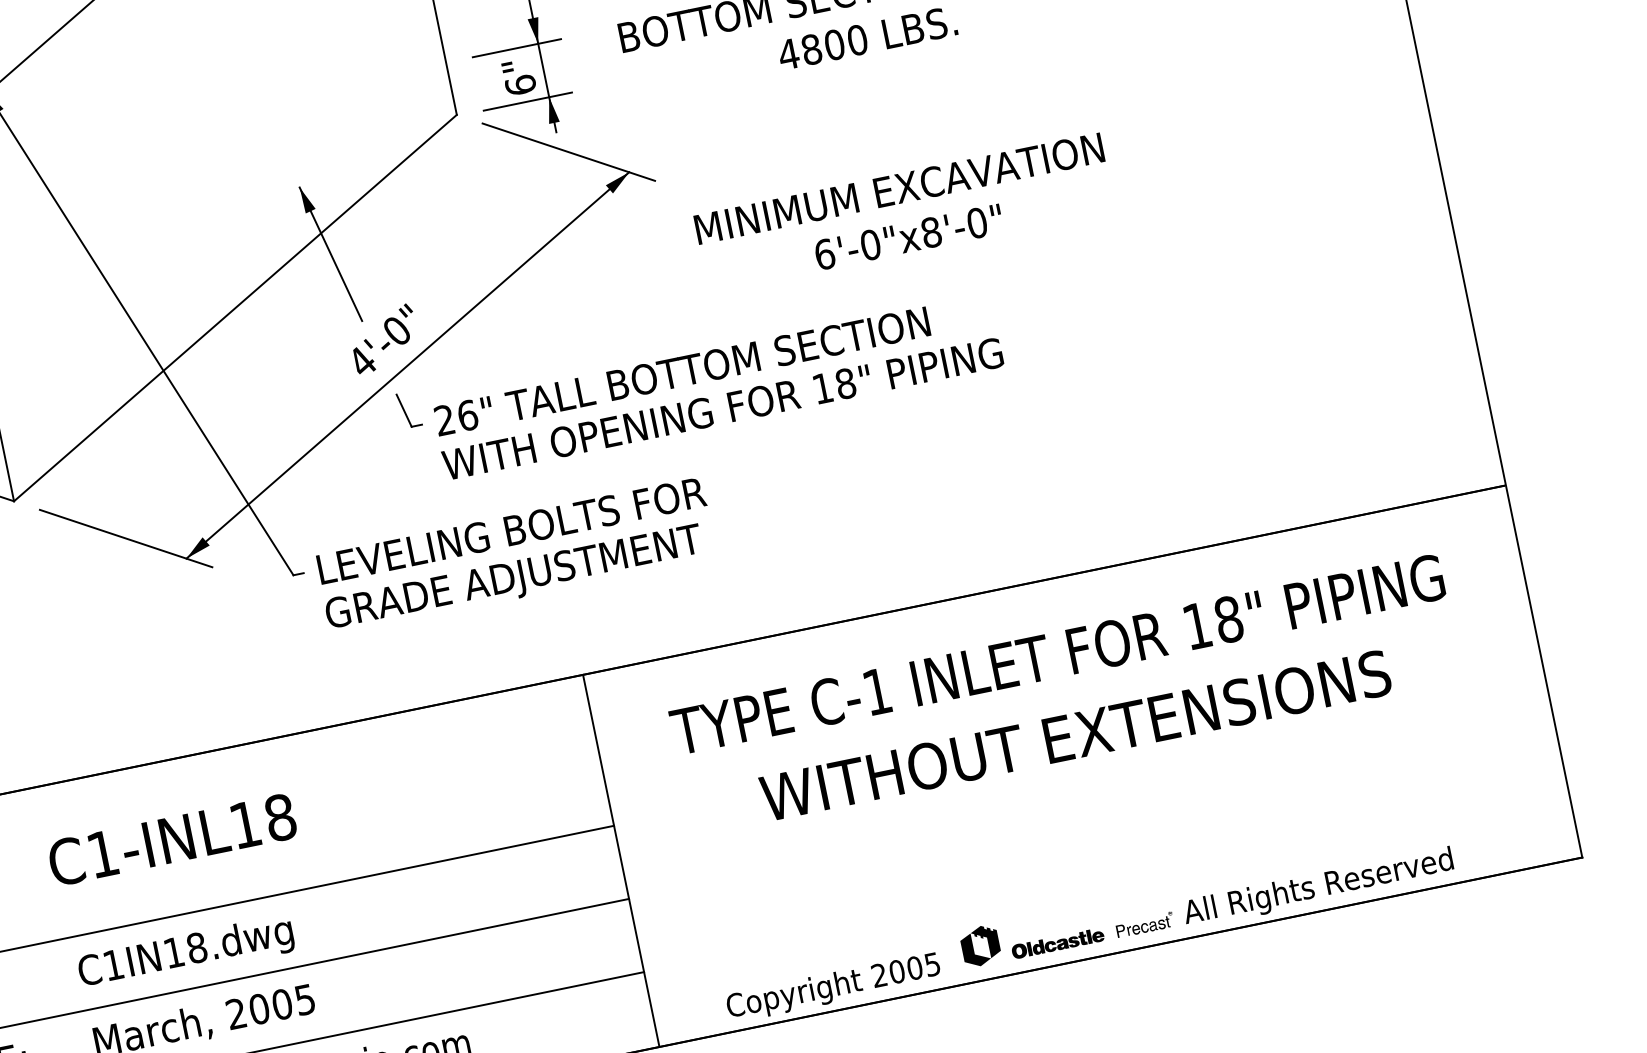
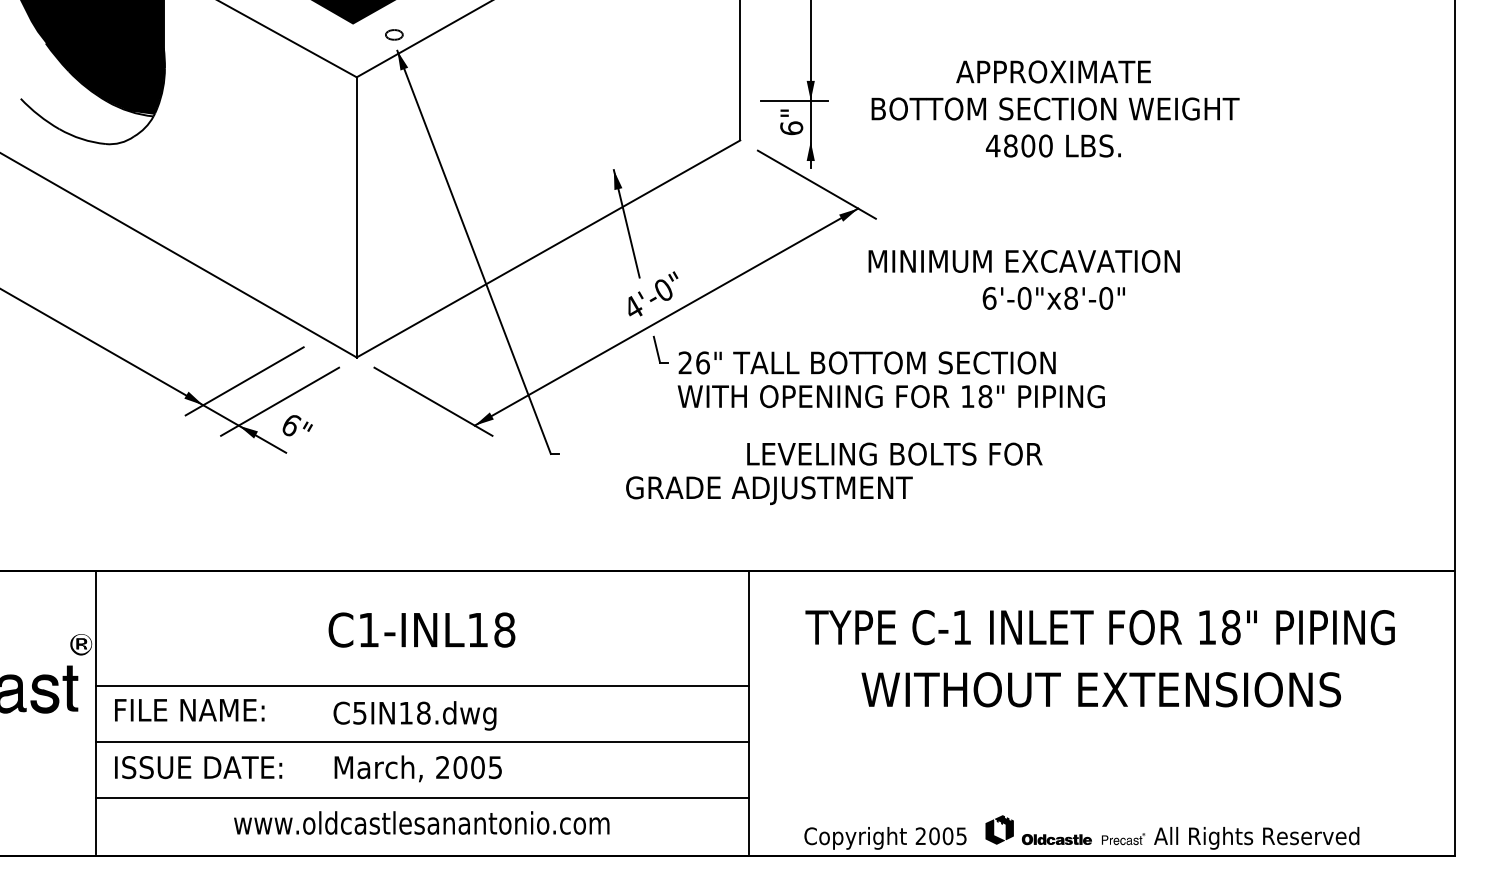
line: (527, 101) -> (794, 141), removed
text: (898, 189) -> (1023, 261), moved
text: (511, 529) -> (894, 453), moved
text: (514, 579) -> (769, 490), moved
text: (113, 965) -> (359, 713), C1IN18.dwg -> C5IN18.dwg

